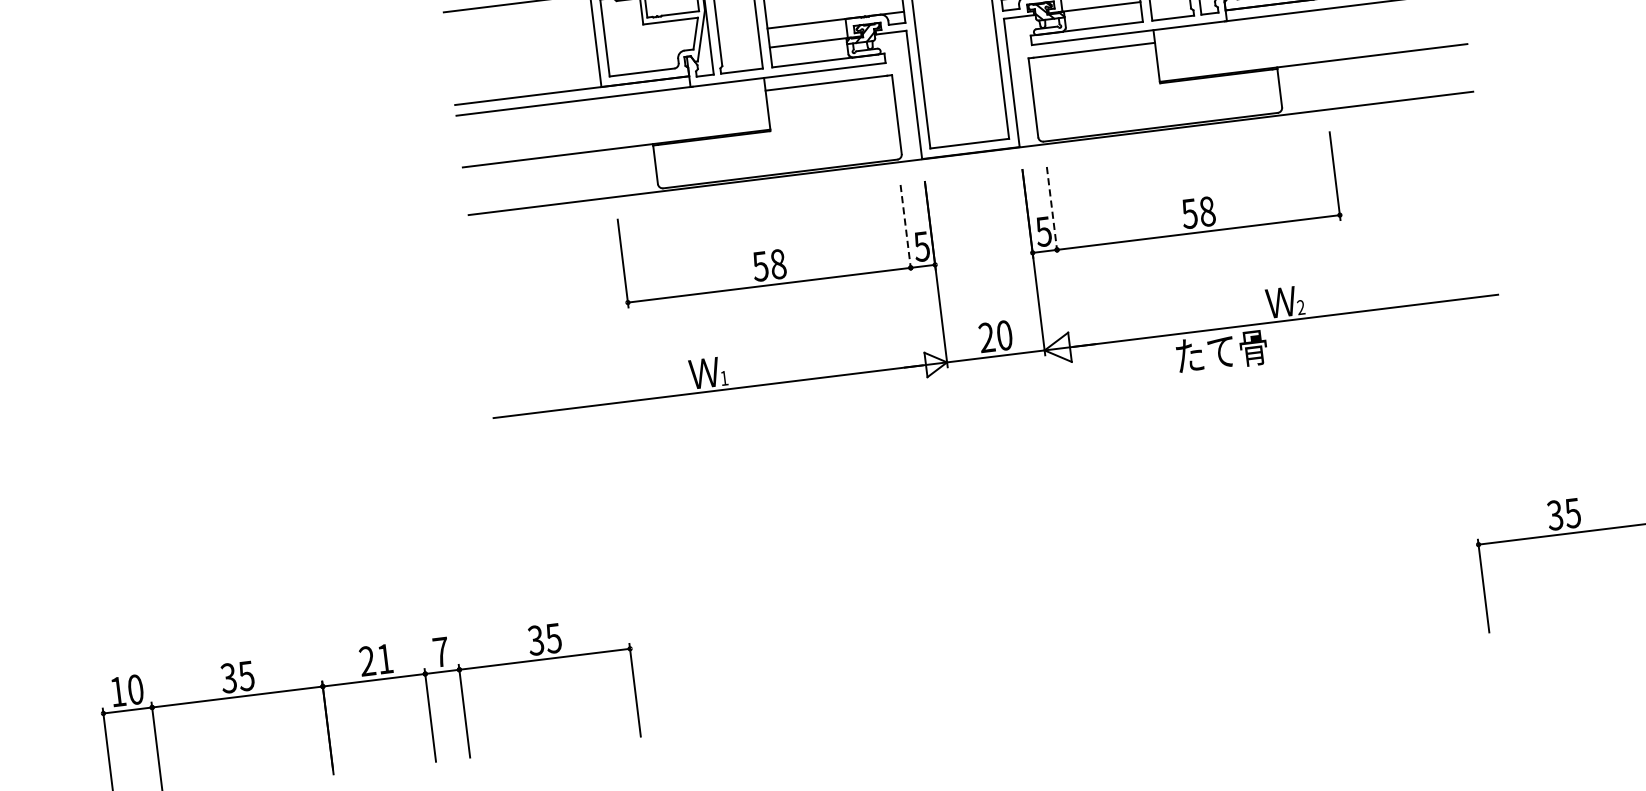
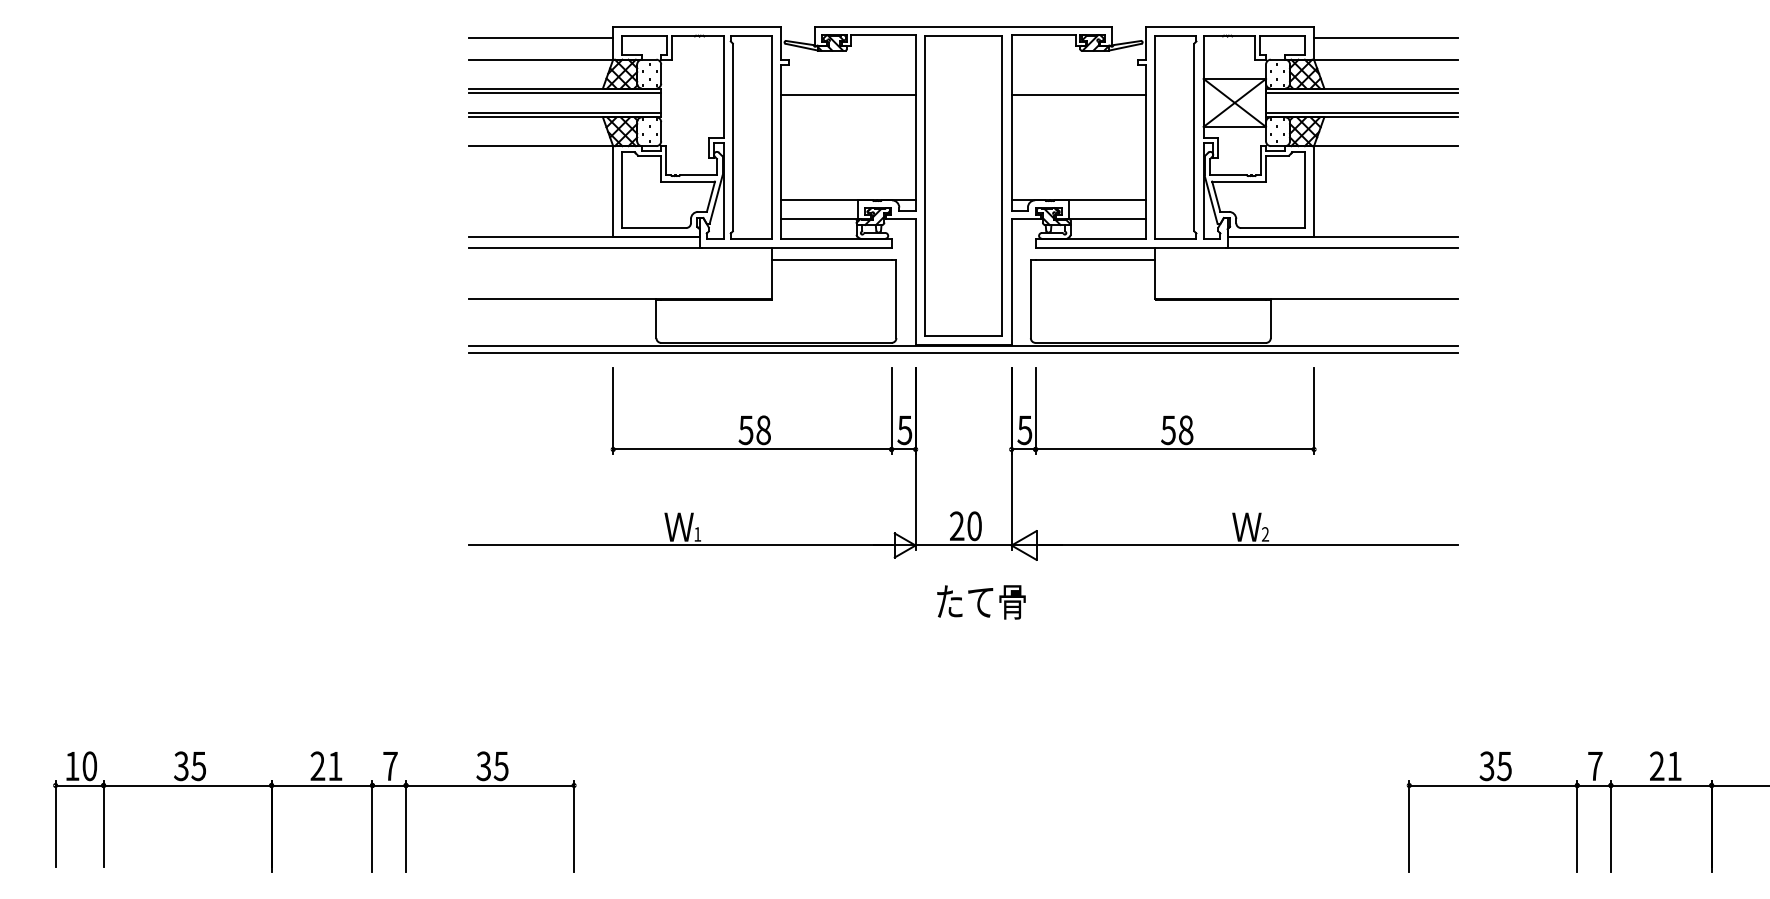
line: (971, 161) -> (963, 353), added
line: (1052, 211) -> (1035, 411), dashed -> solid
line: (905, 229) -> (891, 411), dashed -> solid
text: (1222, 352) -> (981, 602), moved

